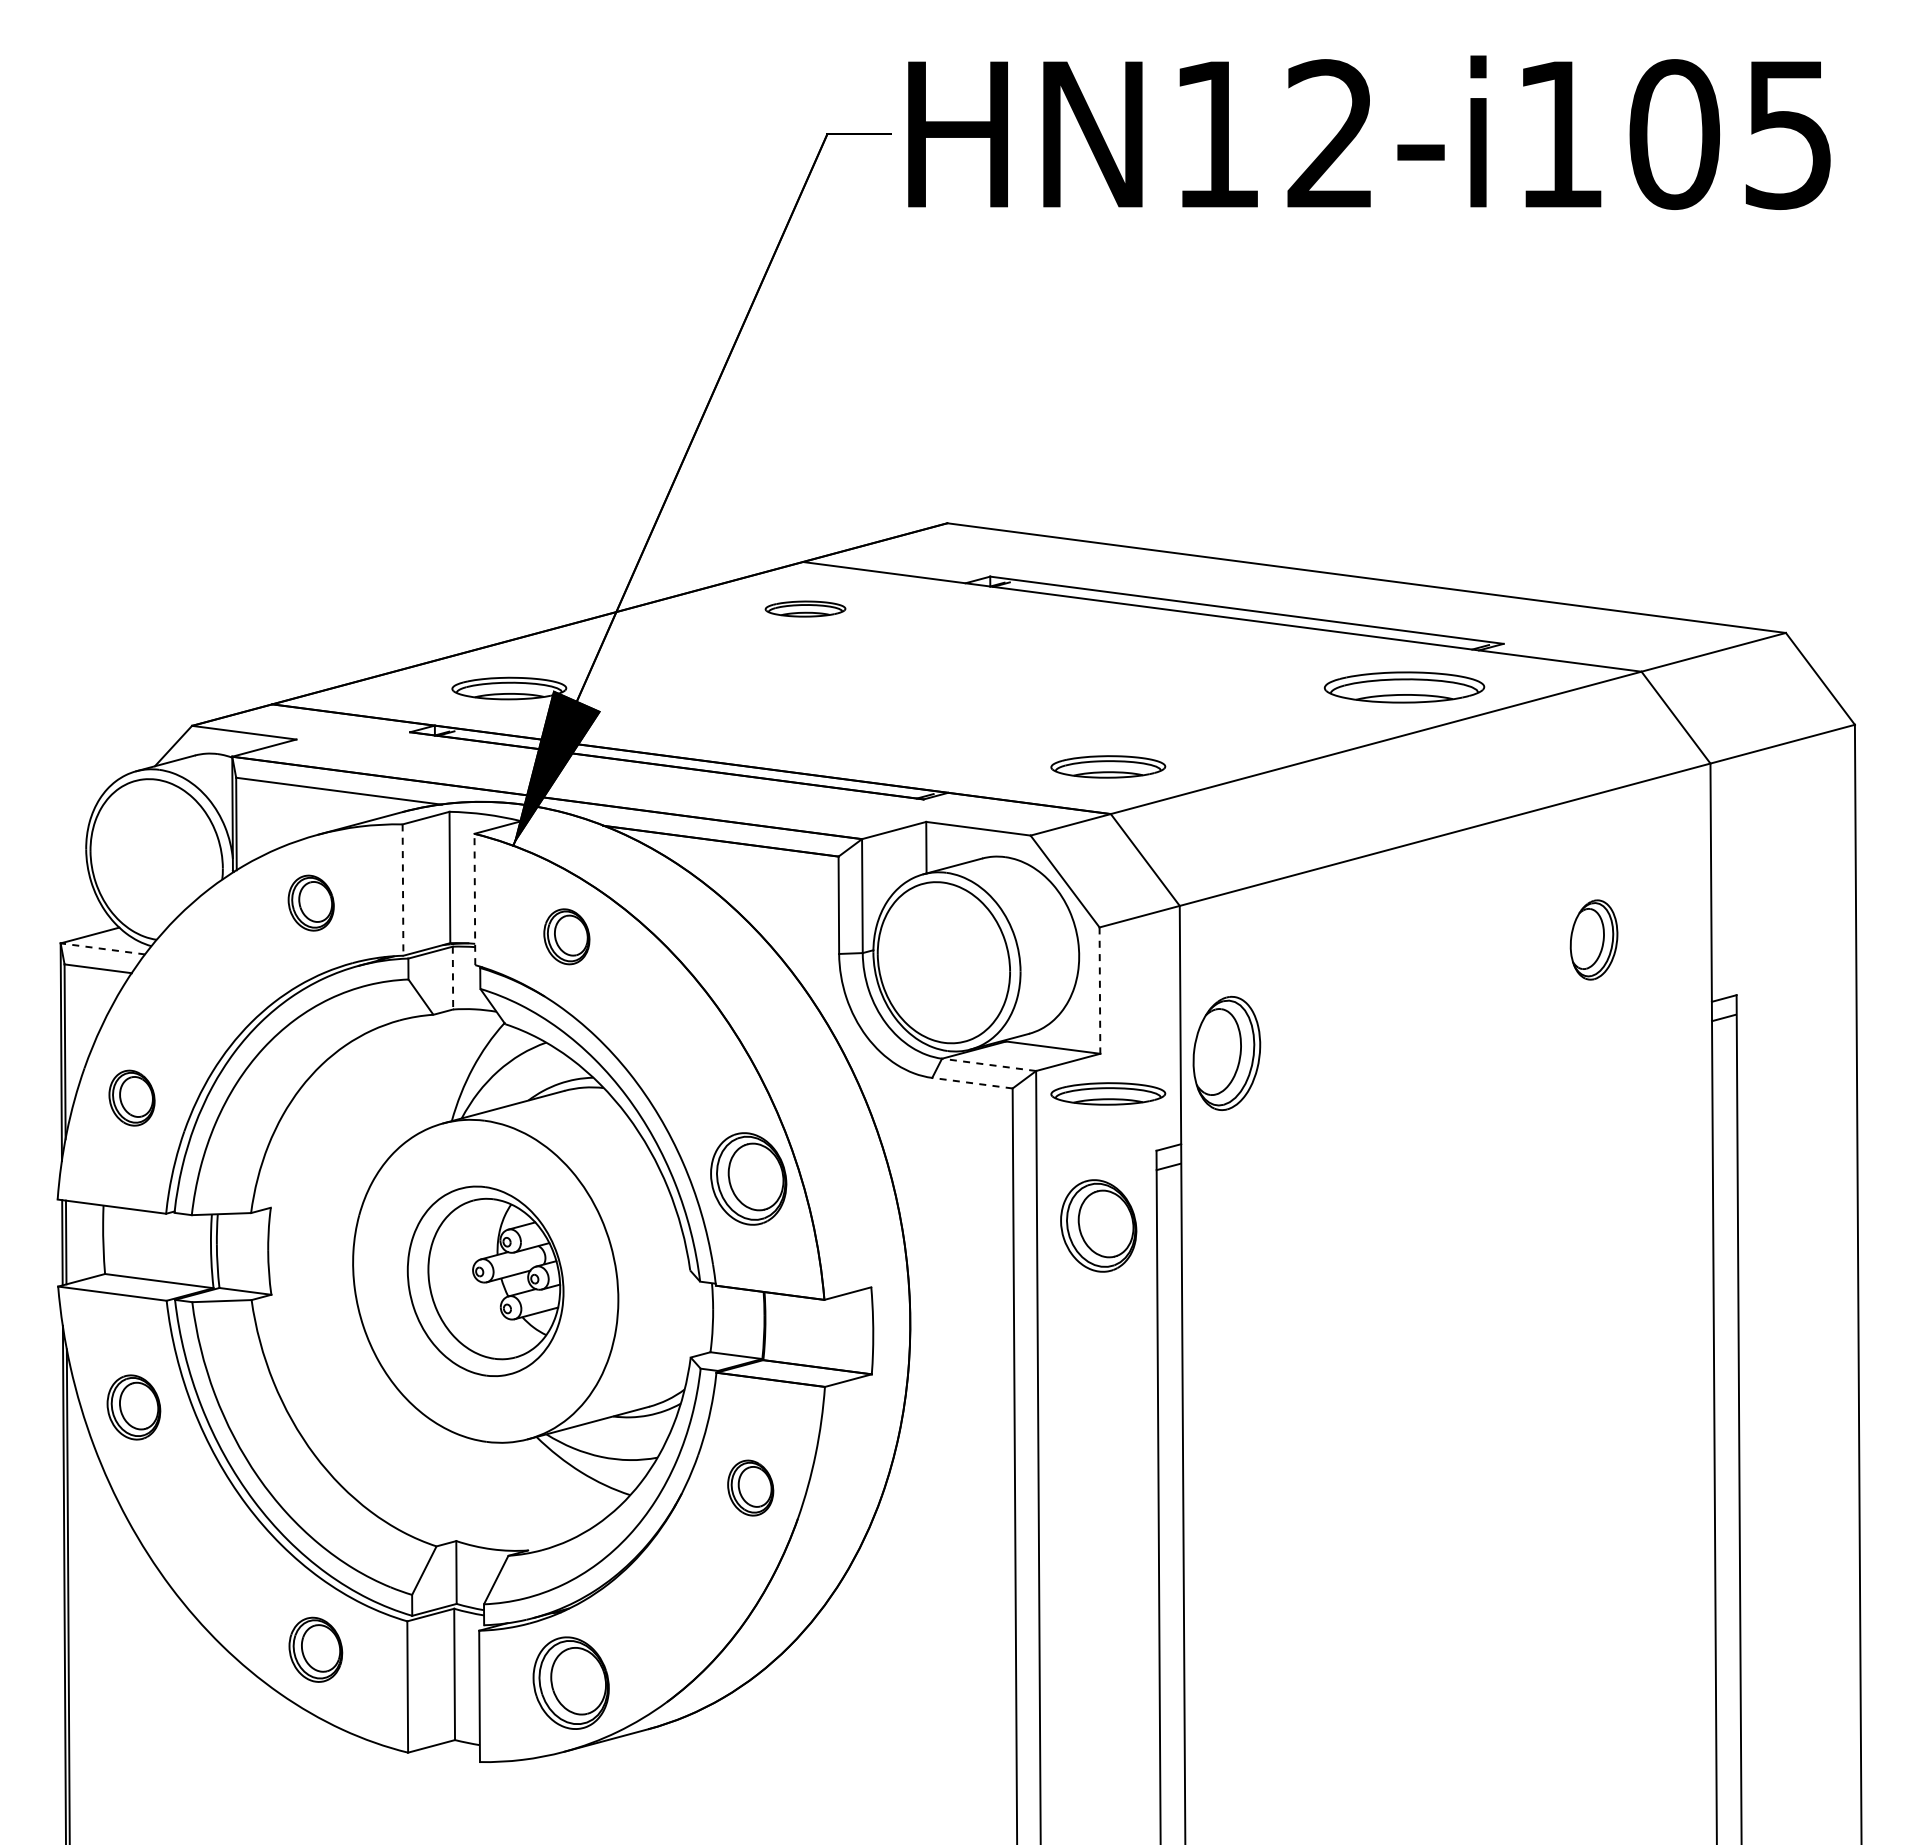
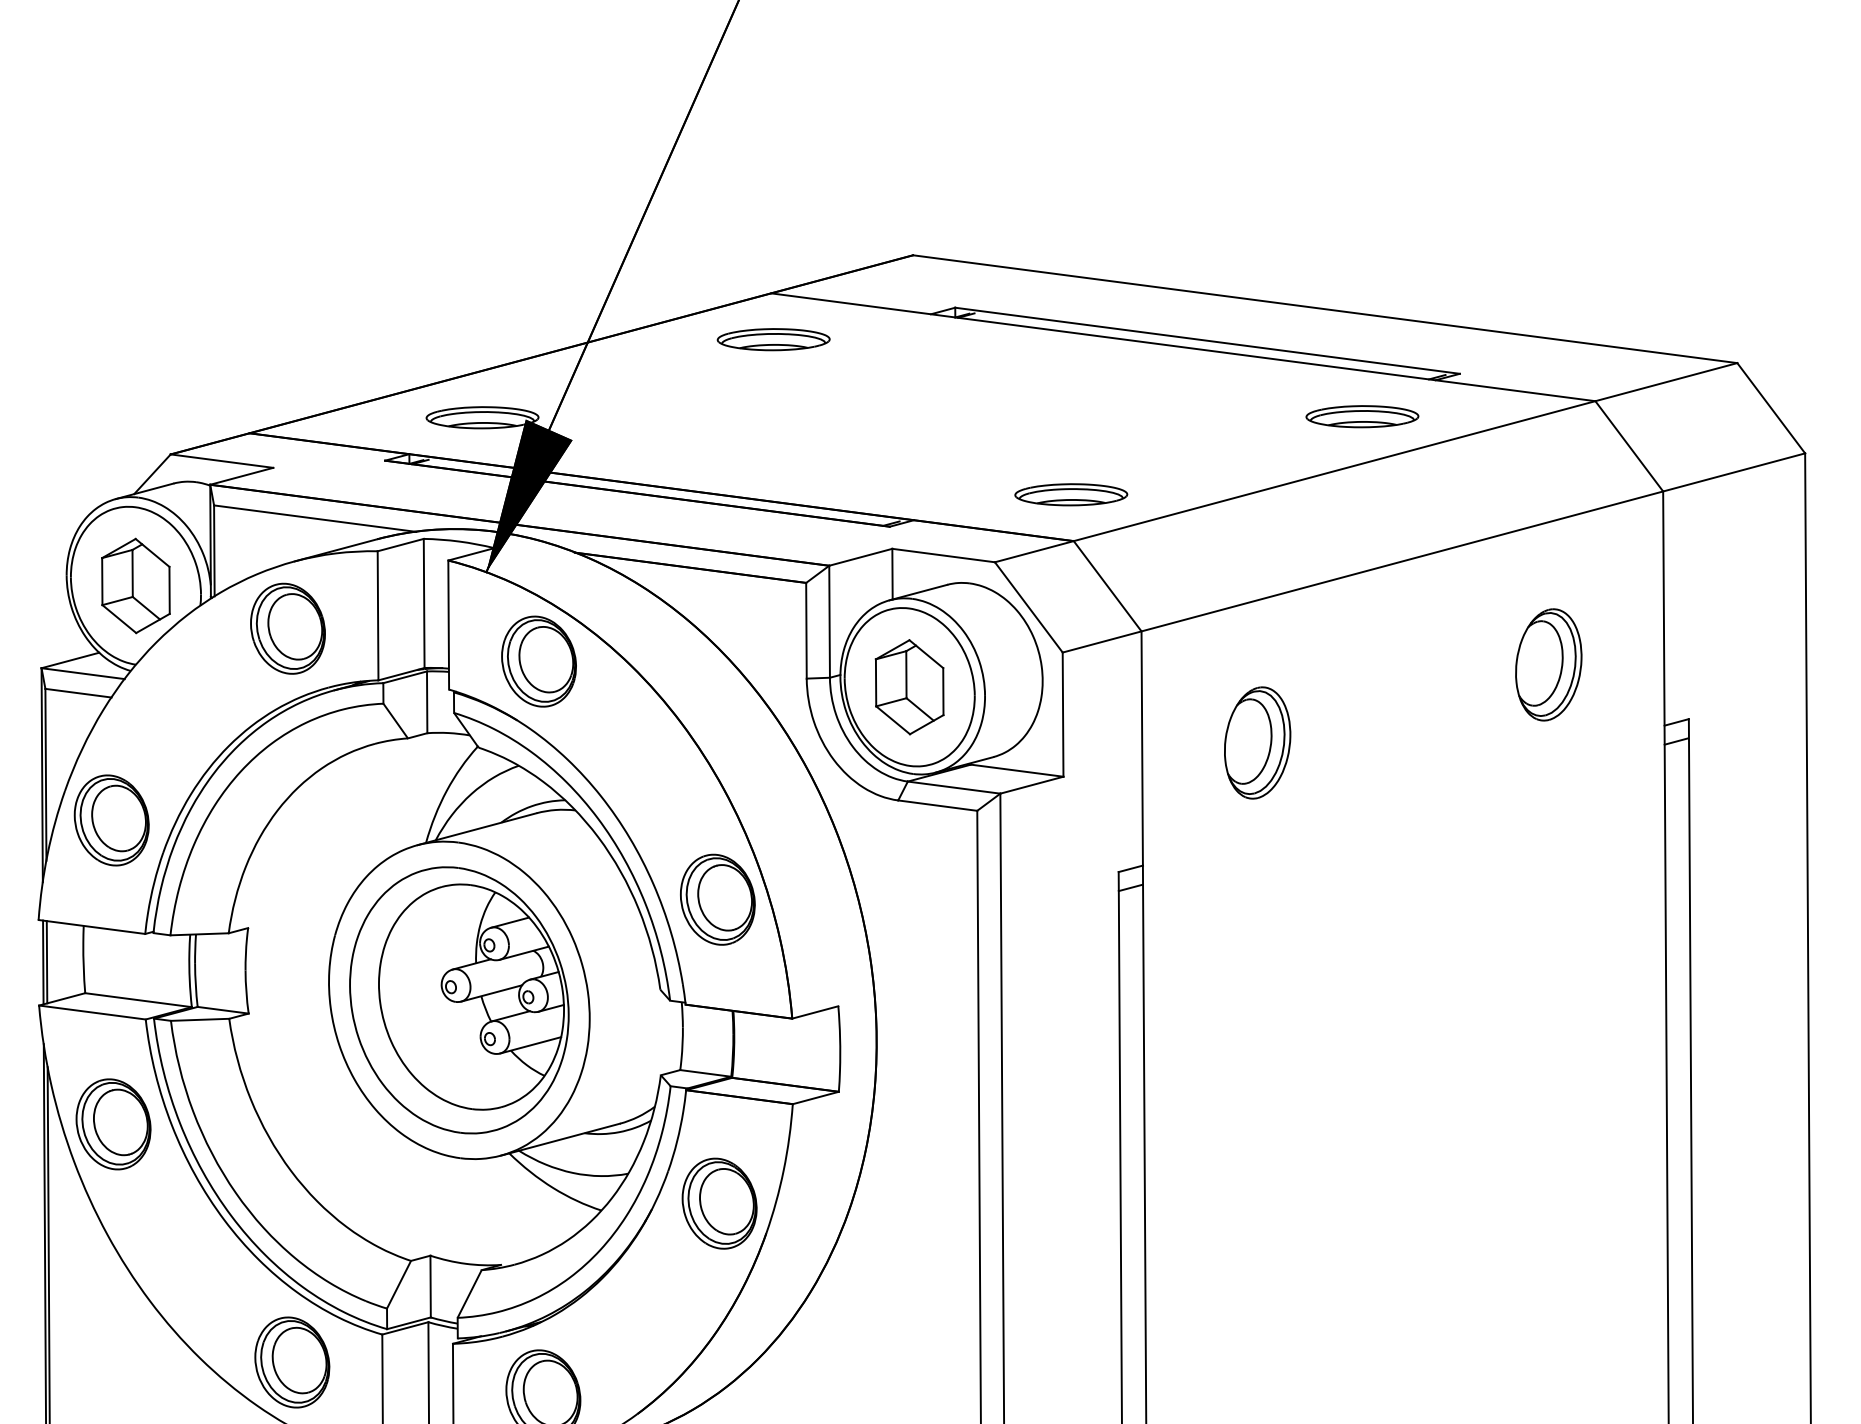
part: (805, 608) -> (773, 339), size x1.43
part: (1404, 687) -> (1362, 416), size x0.71
part: (156, 859) -> (135, 585), added
line: (403, 890) -> (378, 616), dashed -> solid
line: (474, 899) -> (448, 625), dashed -> solid
part: (310, 902) -> (287, 628), size x1.67
part: (566, 936) -> (538, 661), size x1.67
part: (1593, 939) -> (1548, 664), size x1.43
line: (102, 948) -> (82, 673), dashed -> solid
part: (943, 962) -> (909, 687), added
line: (452, 978) -> (426, 702), dashed -> solid
line: (1099, 991) -> (1062, 715), dashed -> solid
part: (1226, 1052) -> (1257, 742), moved
line: (988, 1064) -> (953, 787), dashed -> solid
line: (972, 1083) -> (937, 805), dashed -> solid
part: (1108, 1093) -> (1071, 815), removed
part: (131, 1097) -> (111, 819), size x1.67
part: (1098, 1225) -> (1061, 945), removed
part: (485, 1281) -> (459, 1000), size x1.43
part: (133, 1407) -> (113, 1124), size x1.43
part: (750, 1487) -> (719, 1203), size x1.67
part: (315, 1649) -> (292, 1362), size x1.43

